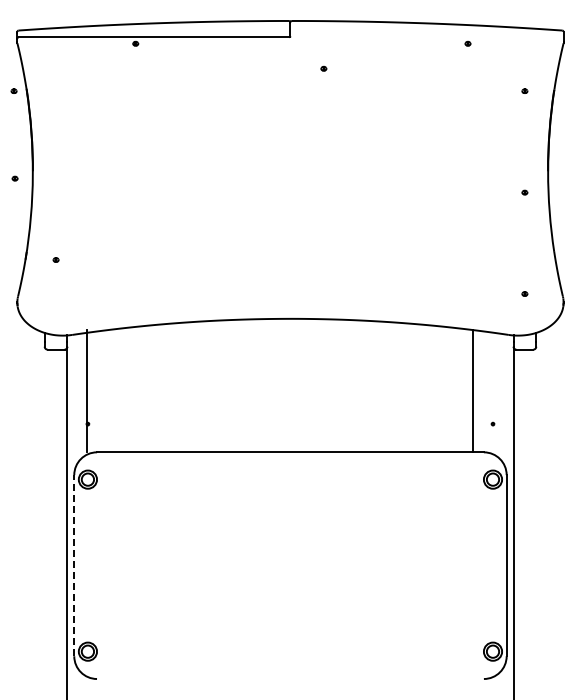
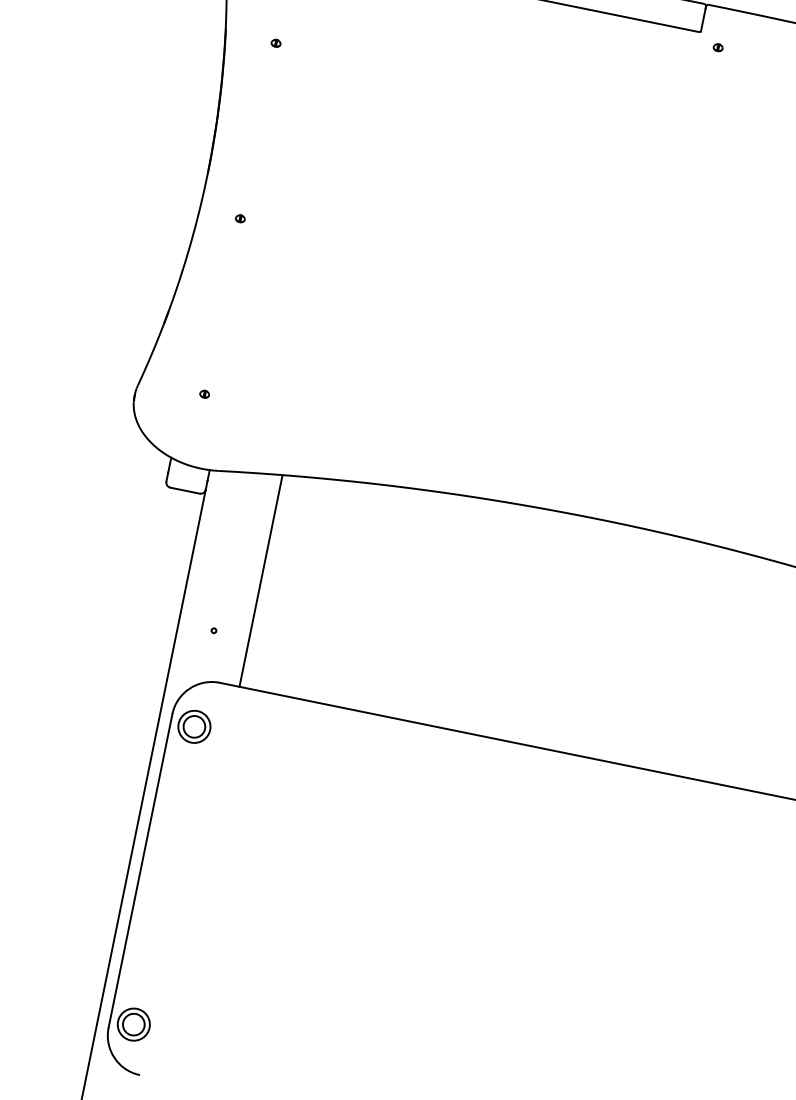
part: (323, 68) -> (717, 47), moved
part: (13, 90) -> (275, 41), moved
part: (14, 178) -> (239, 218), moved
part: (55, 259) -> (203, 393), moved
line: (87, 391) -> (261, 581), moved
line: (74, 565) -> (140, 870), dashed -> solid

